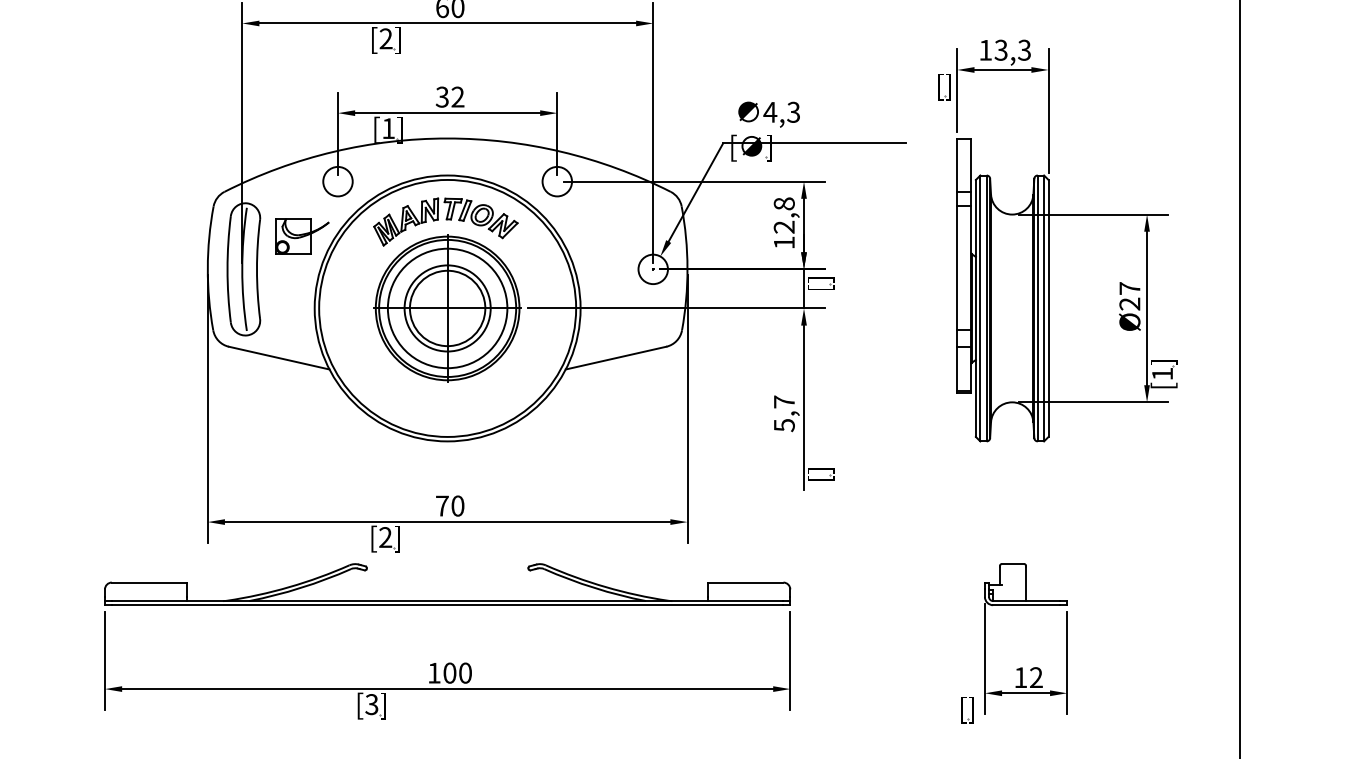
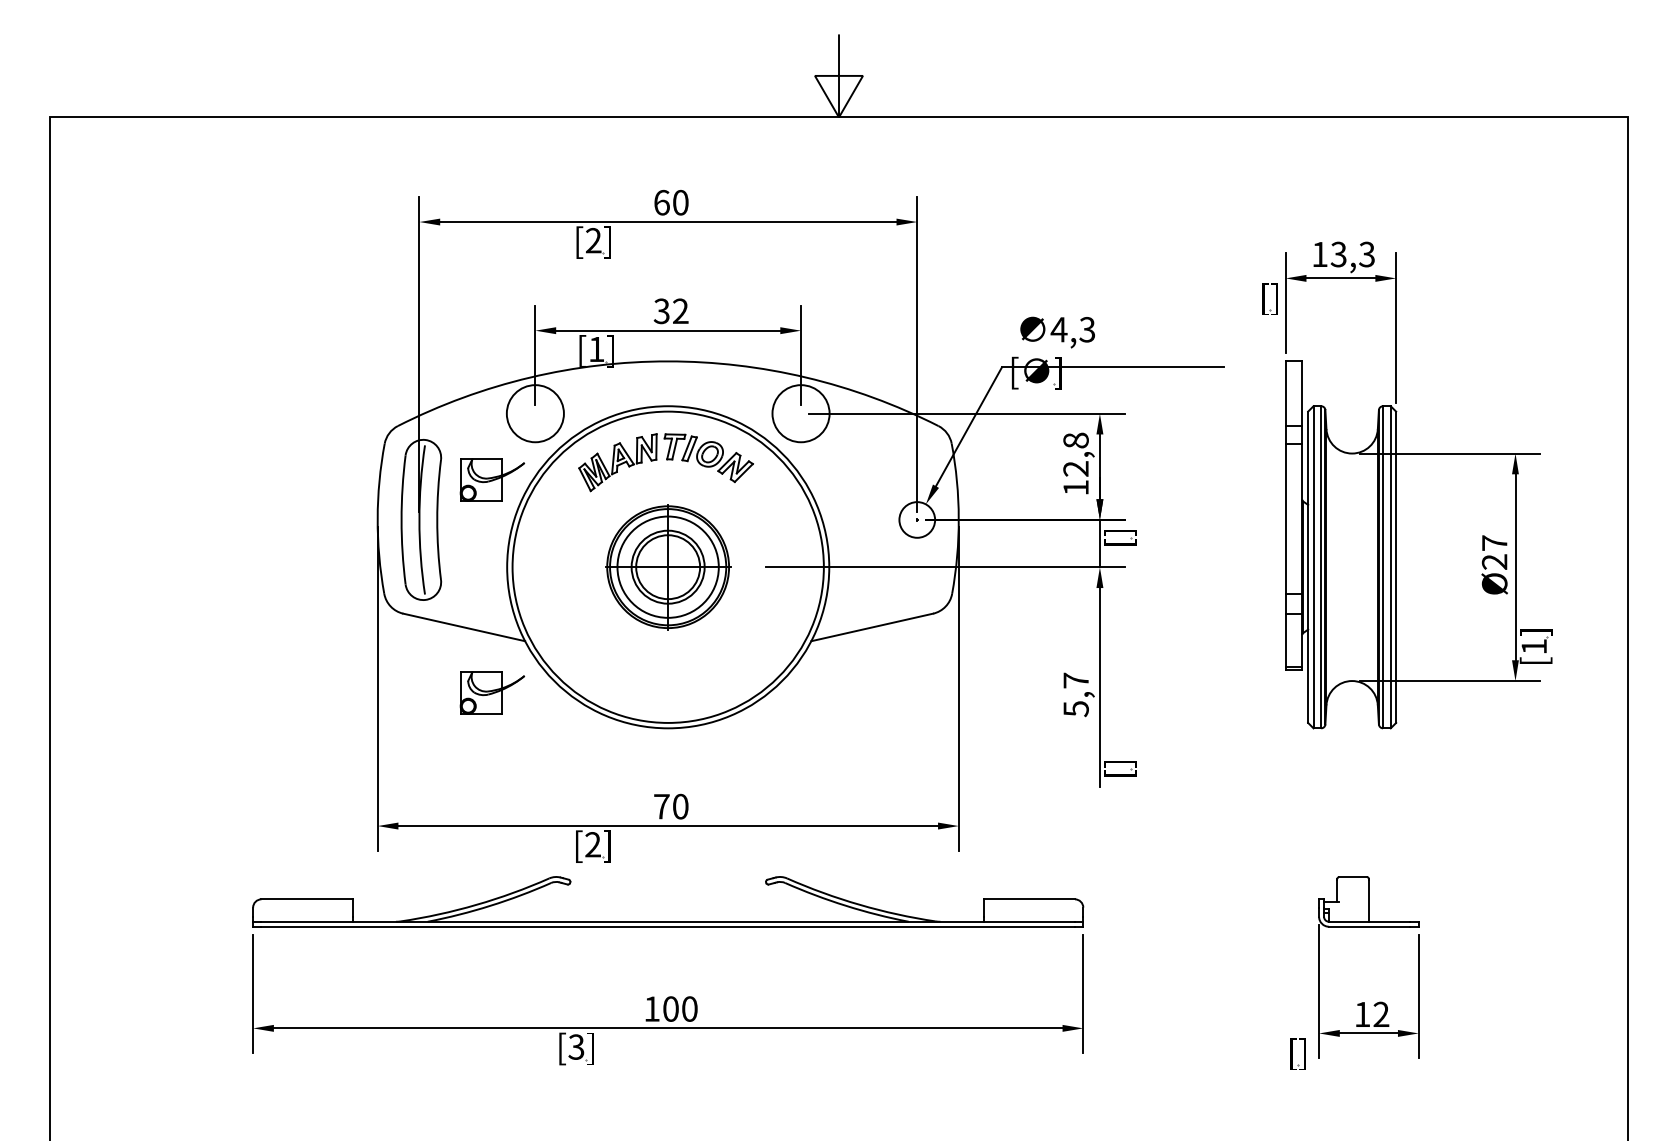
circle: (338, 181) -> (535, 413), size x1.6
circle: (556, 181) -> (800, 413), size x1.6
part: (447, 307) -> (667, 566), size x0.7
part: (302, 411) -> (492, 692), added

